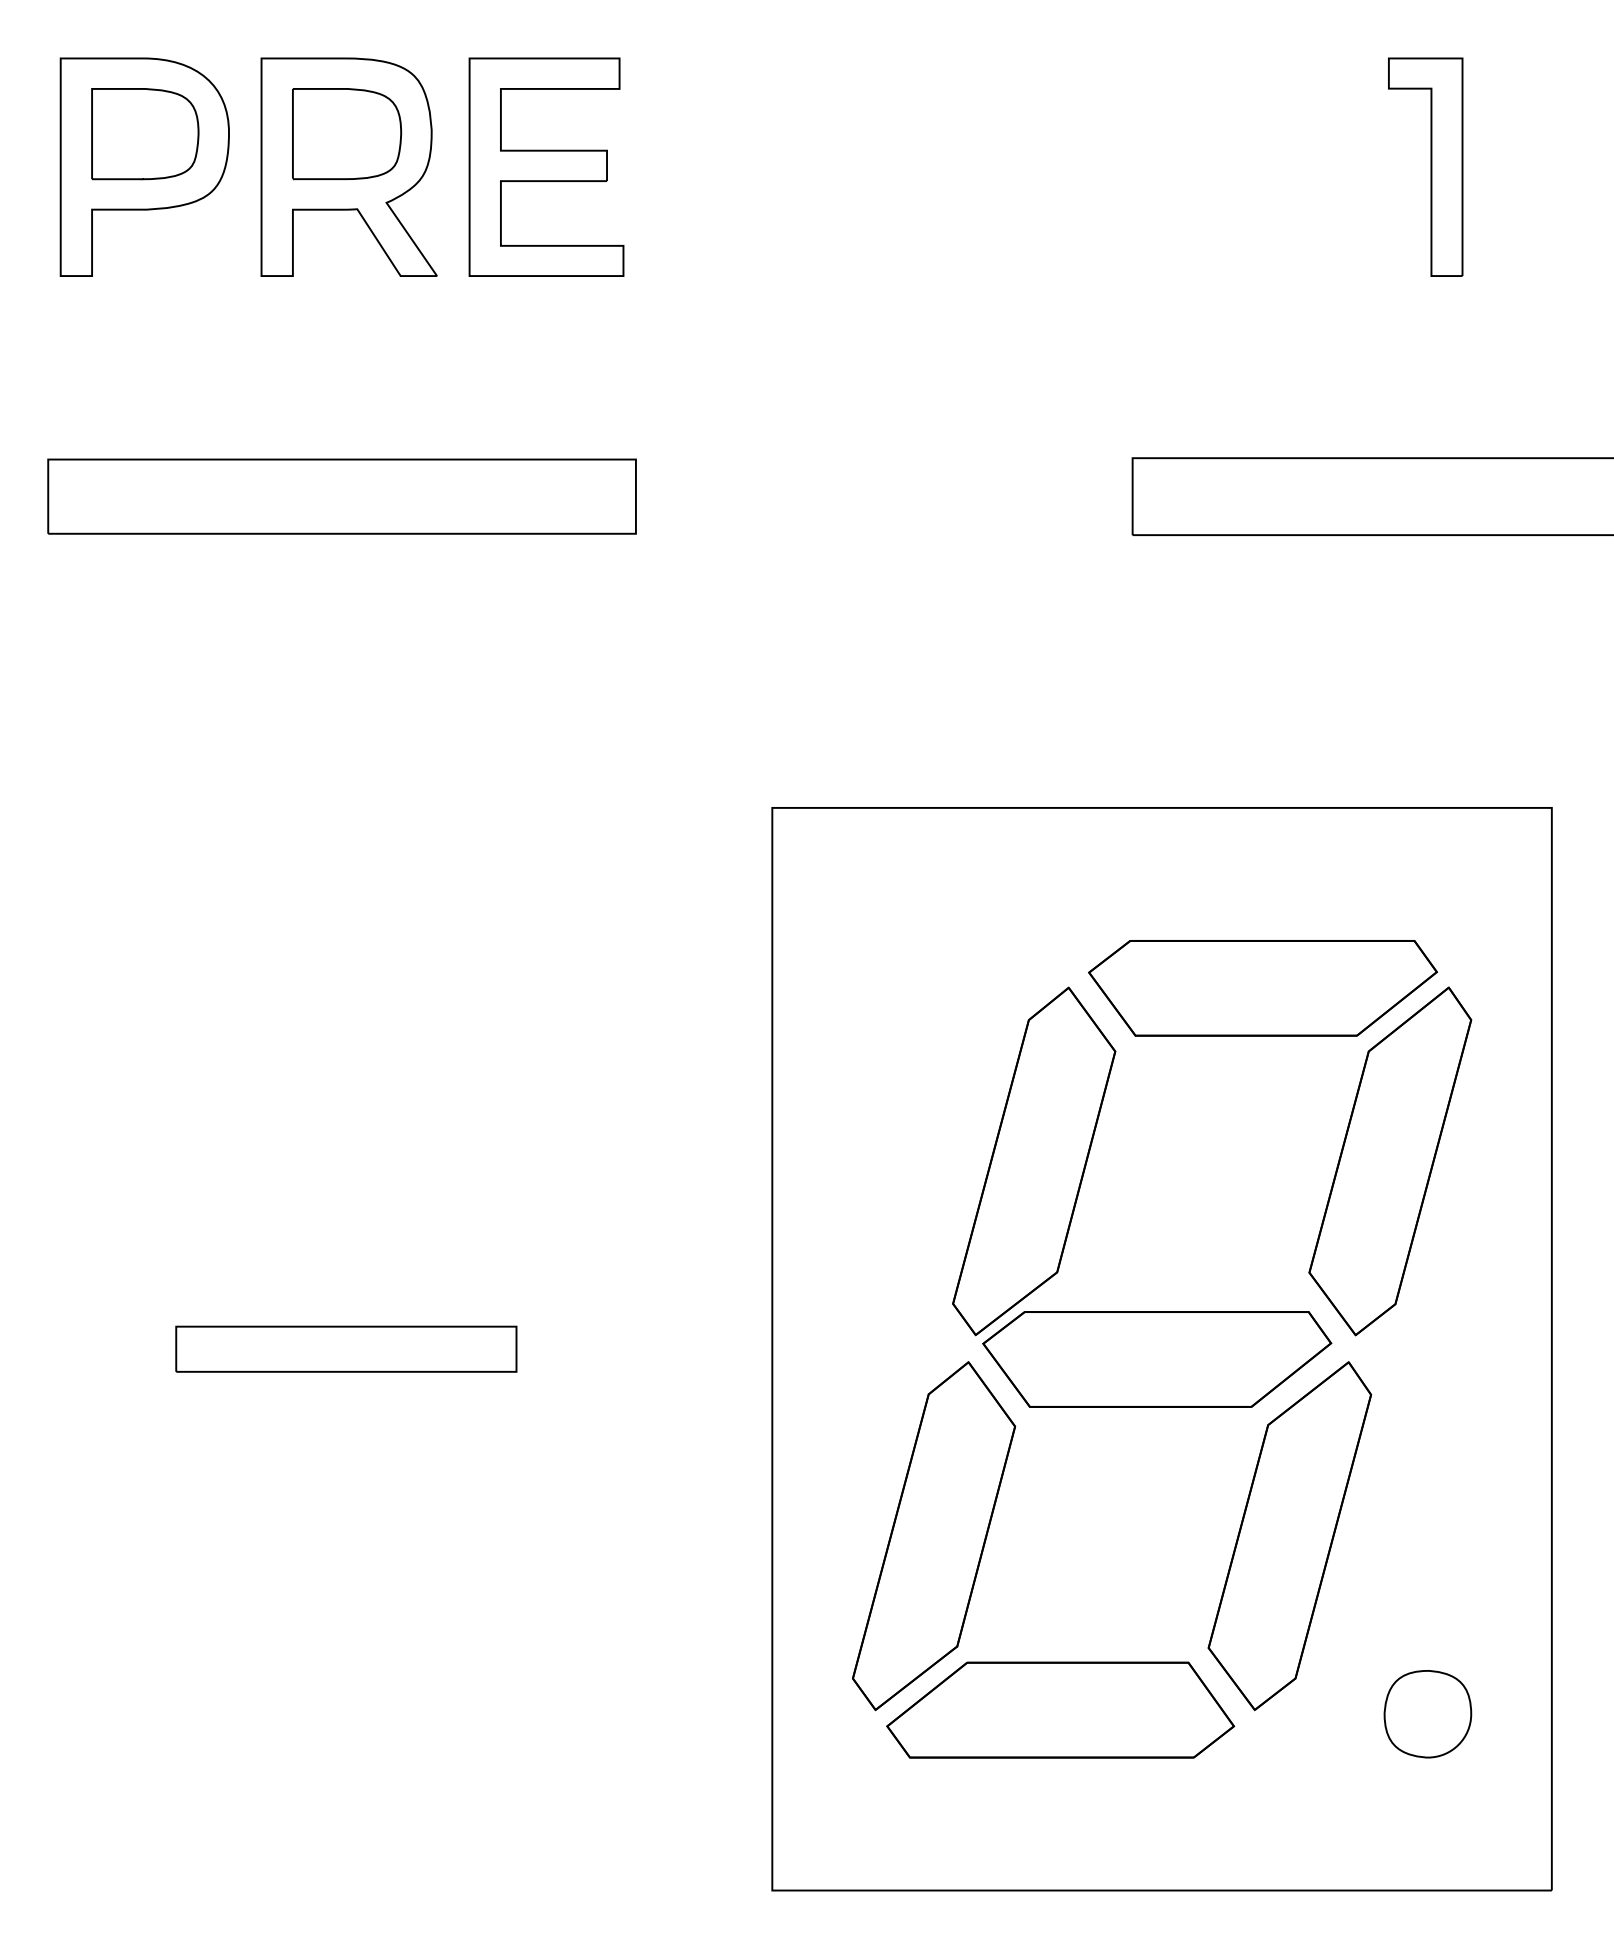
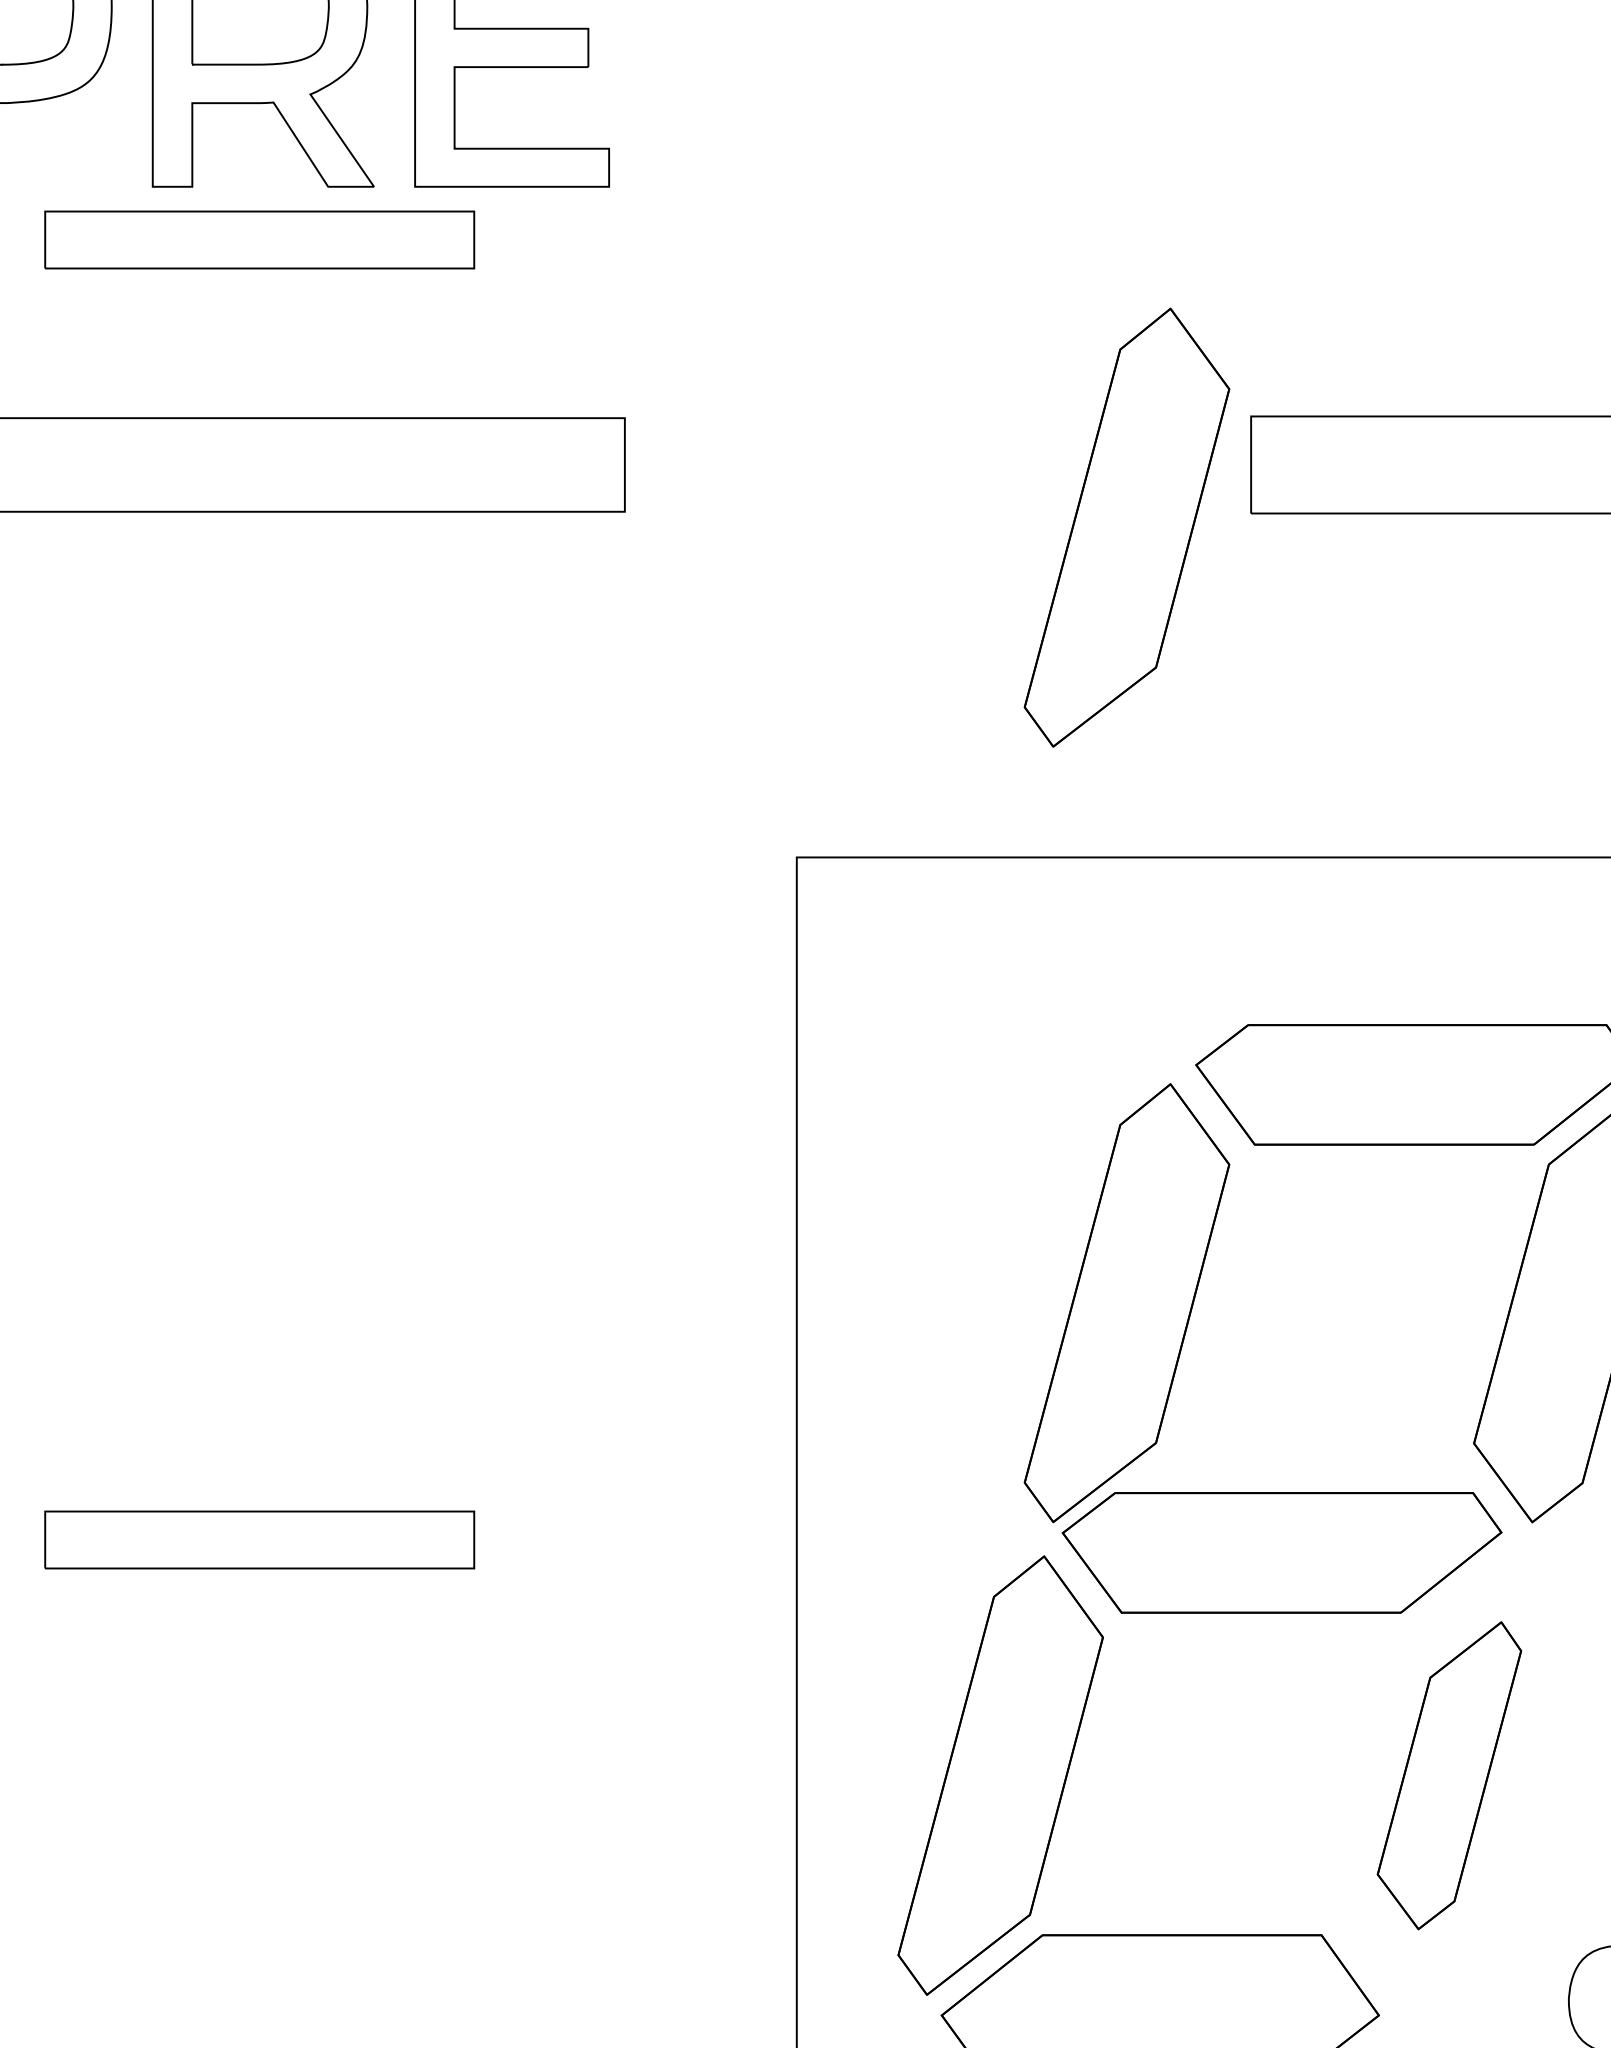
part: (346, 317) -> (259, 239), added
part: (1034, 546) -> (1127, 527), added
part: (1289, 1536) -> (1448, 1776), size x0.7

